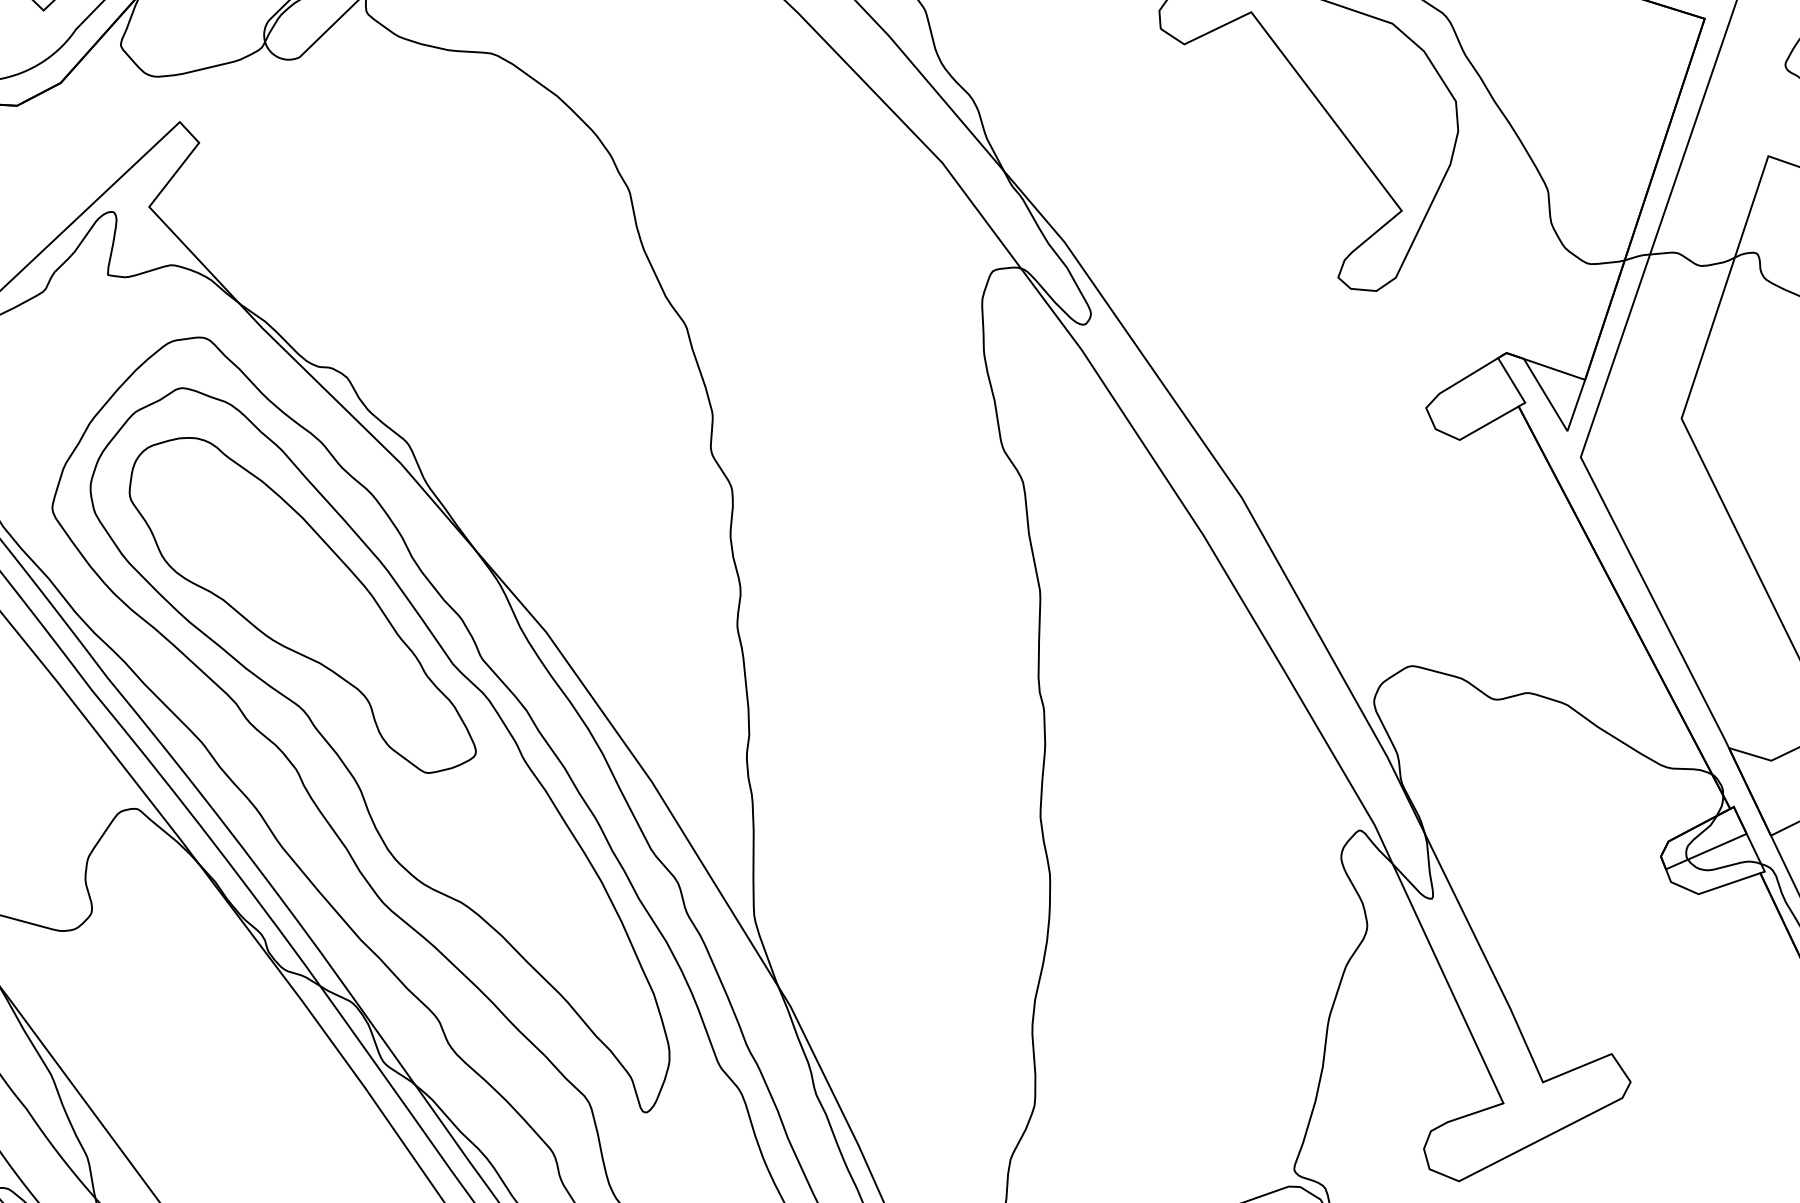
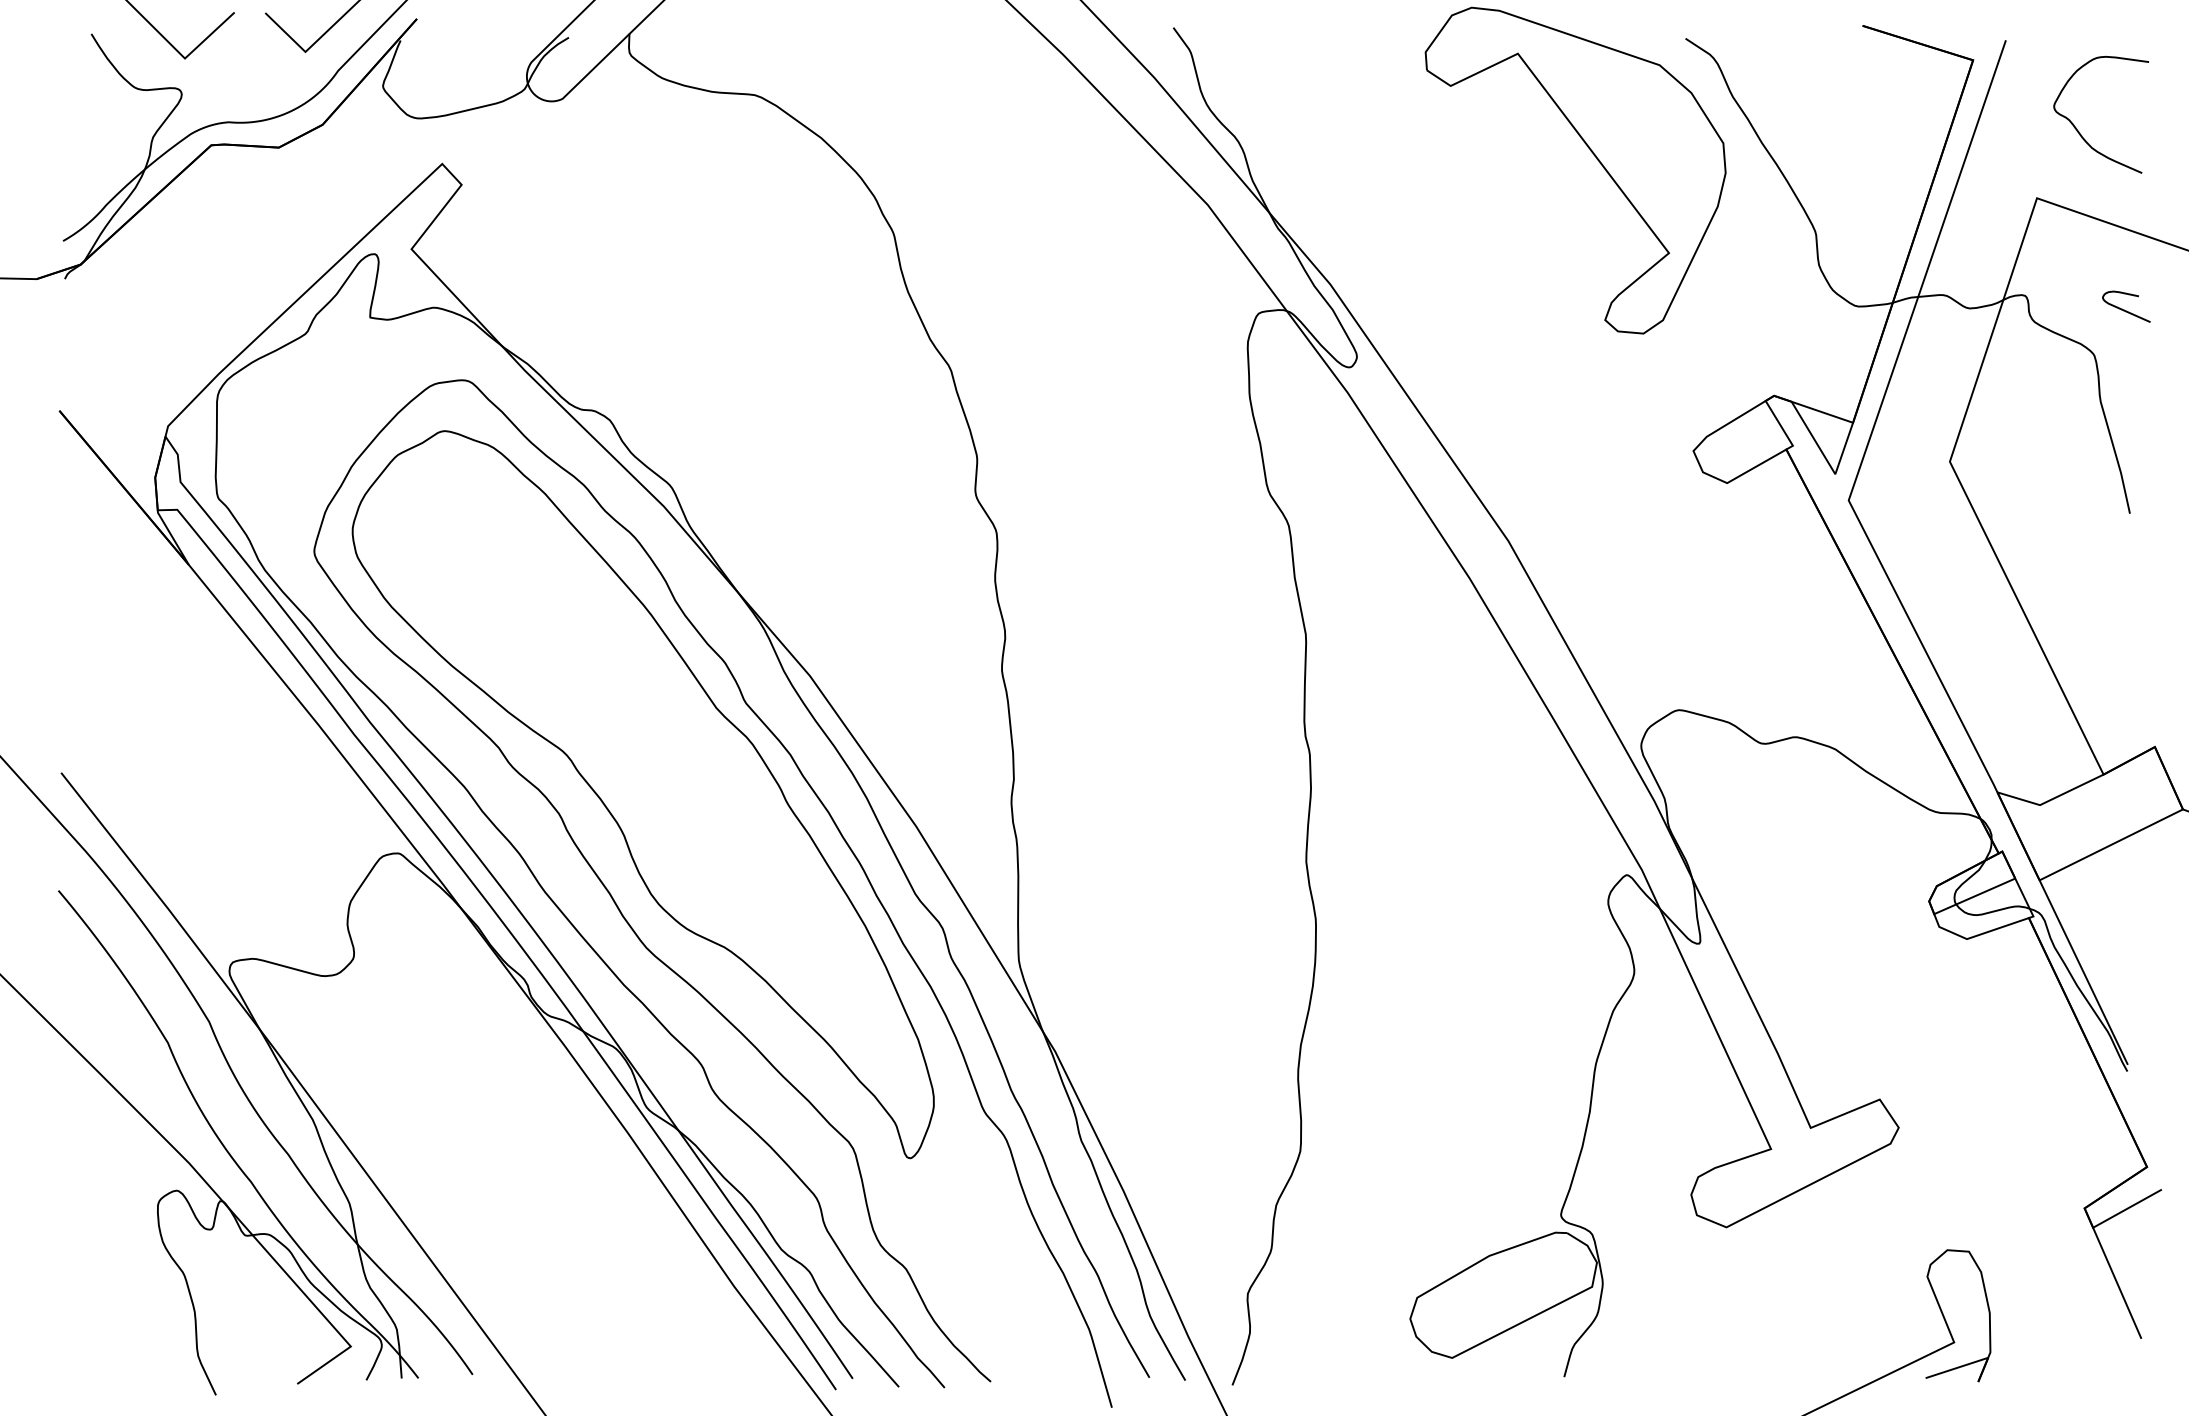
part: (302, 605) -> (565, 649), removed

